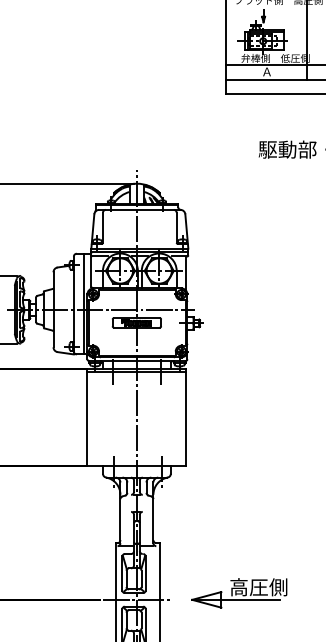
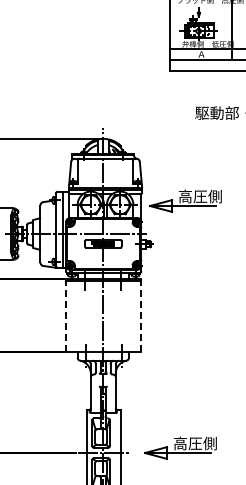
part: (245, 265) -> (185, 200), added
line: (86, 417) -> (65, 315), solid -> dashed
line: (186, 417) -> (140, 315), solid -> dashed

